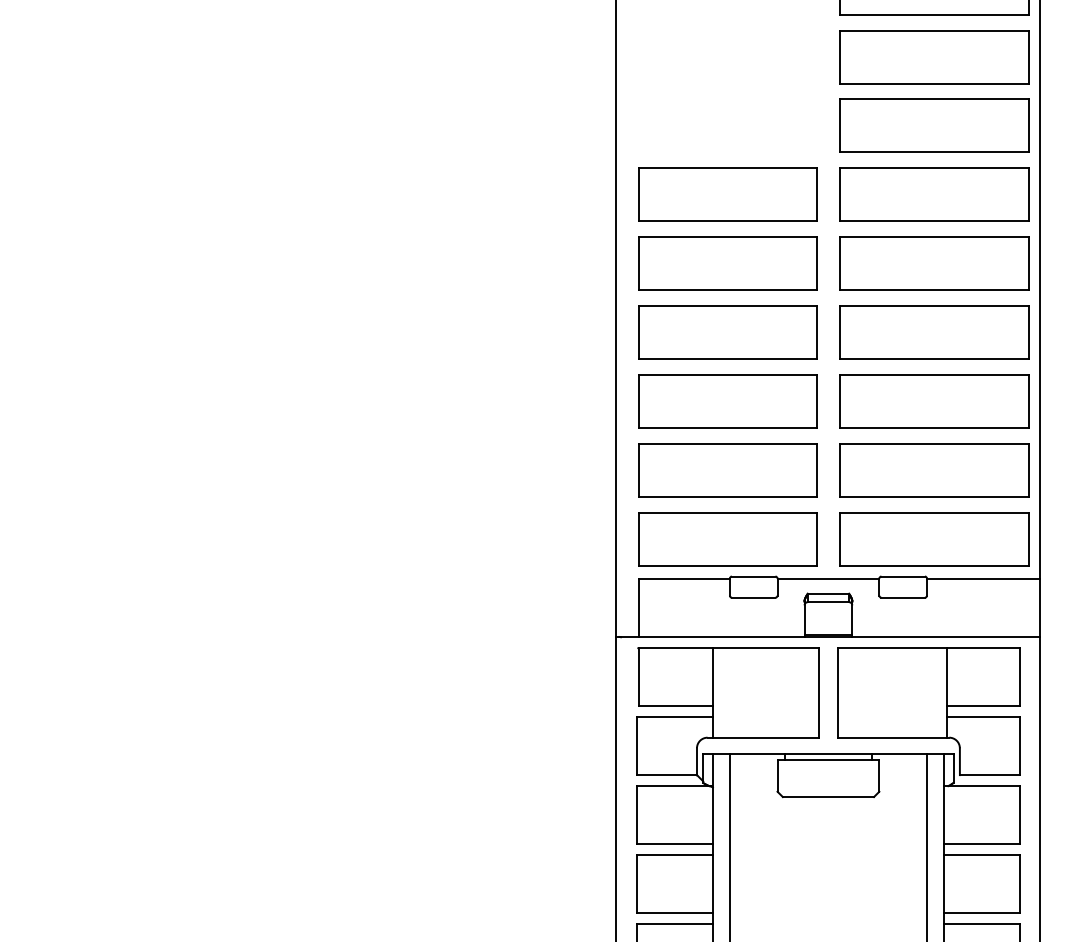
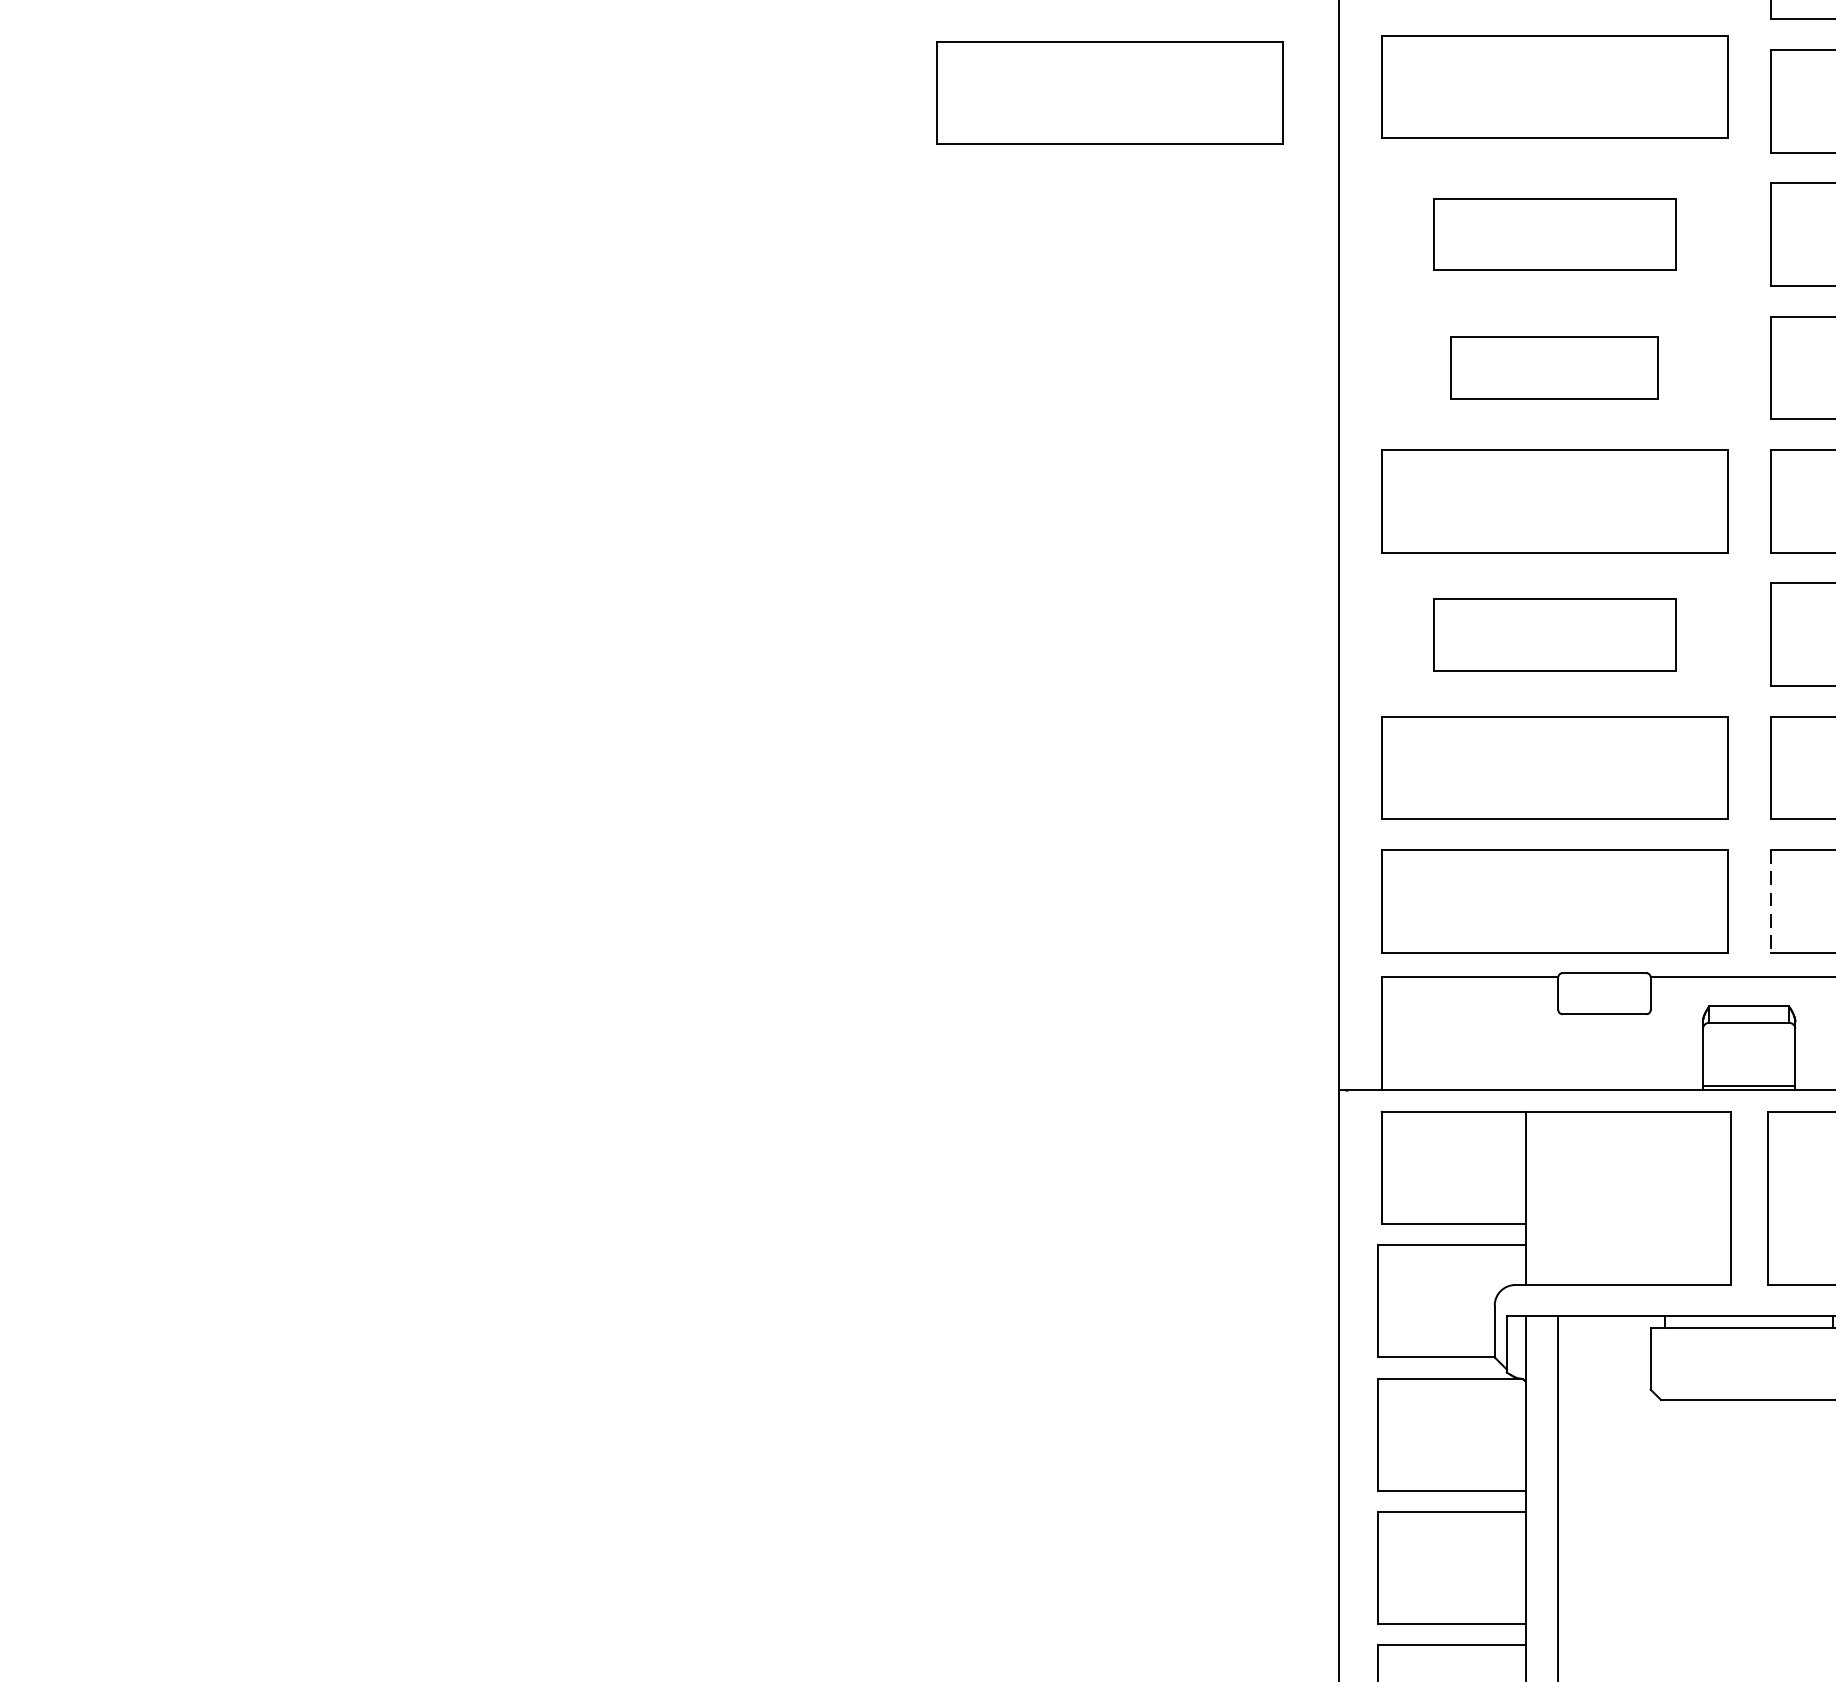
part: (727, 118) -> (1553, 86), added
part: (497, 121) -> (1108, 92), added
part: (727, 194) -> (1553, 233), size x0.7
part: (727, 263) -> (1553, 367), size x0.6
part: (727, 401) -> (1553, 634), size x0.7
line: (839, 539) -> (1770, 901), solid -> dashed

